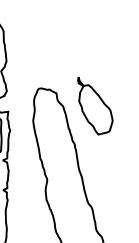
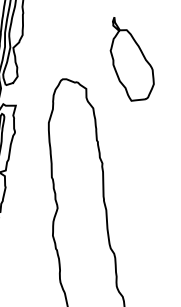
part: (95, 106) -> (132, 61), moved

